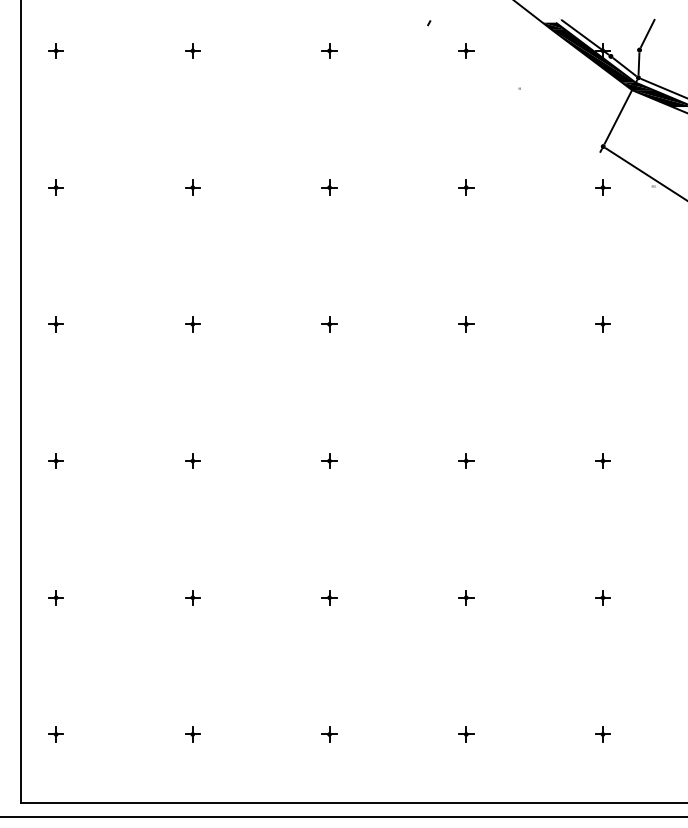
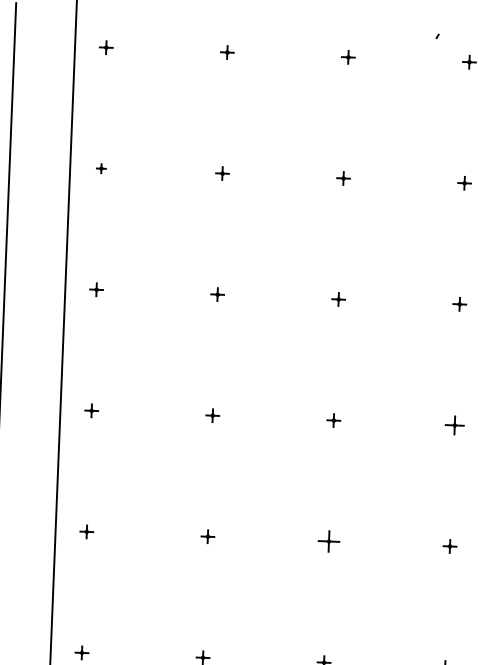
part: (55, 187) -> (100, 168), size x0.7
part: (466, 460) -> (455, 424), size x1.4
part: (329, 597) -> (328, 541), size x1.6

